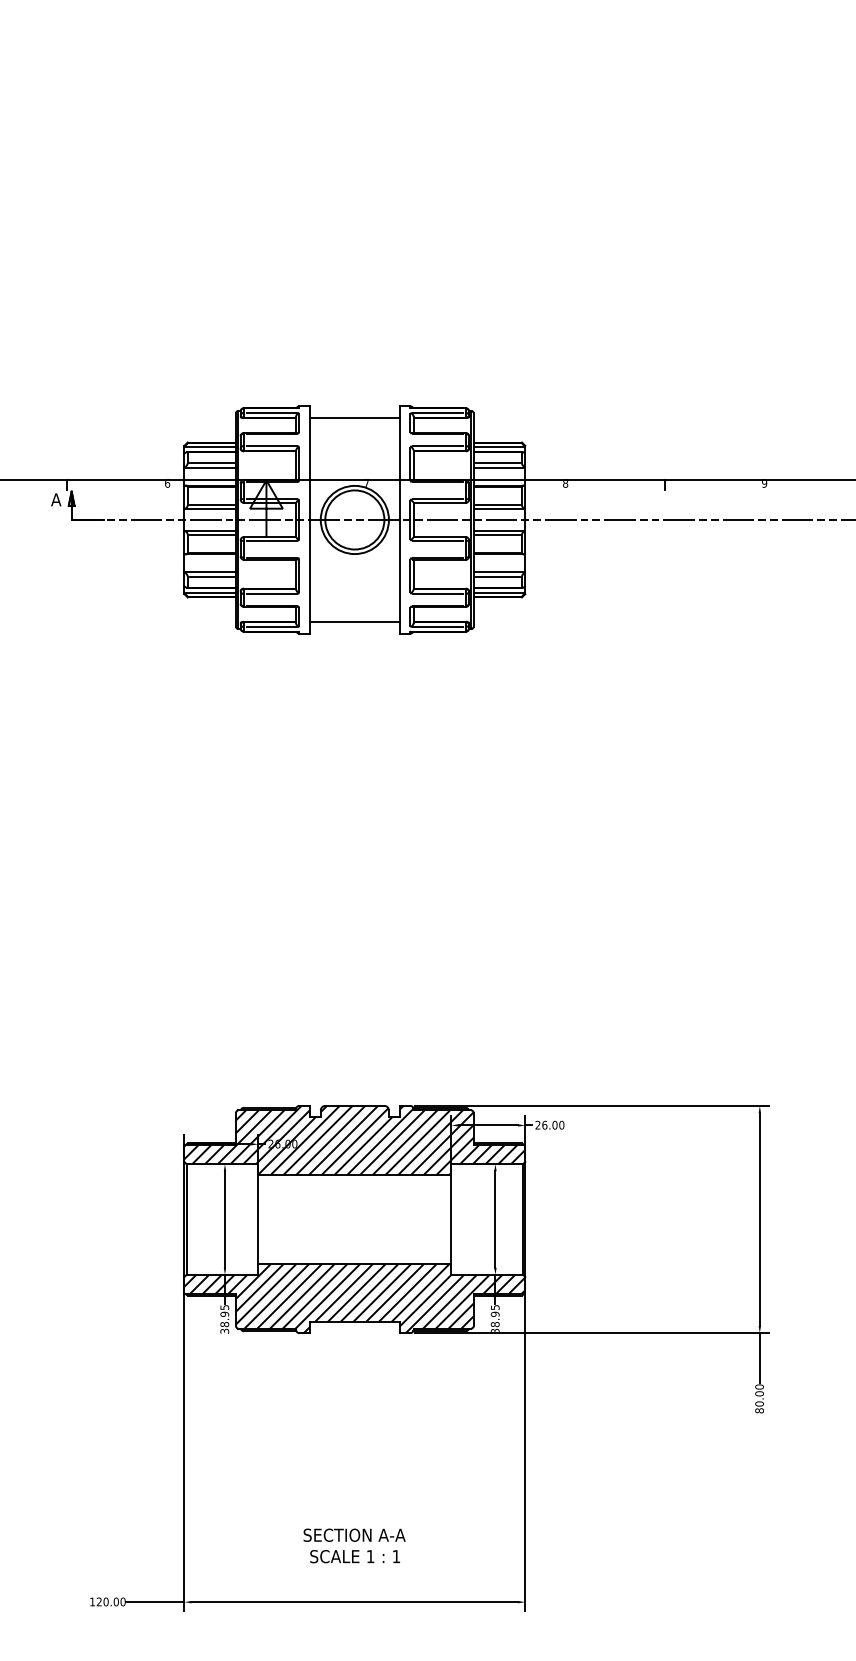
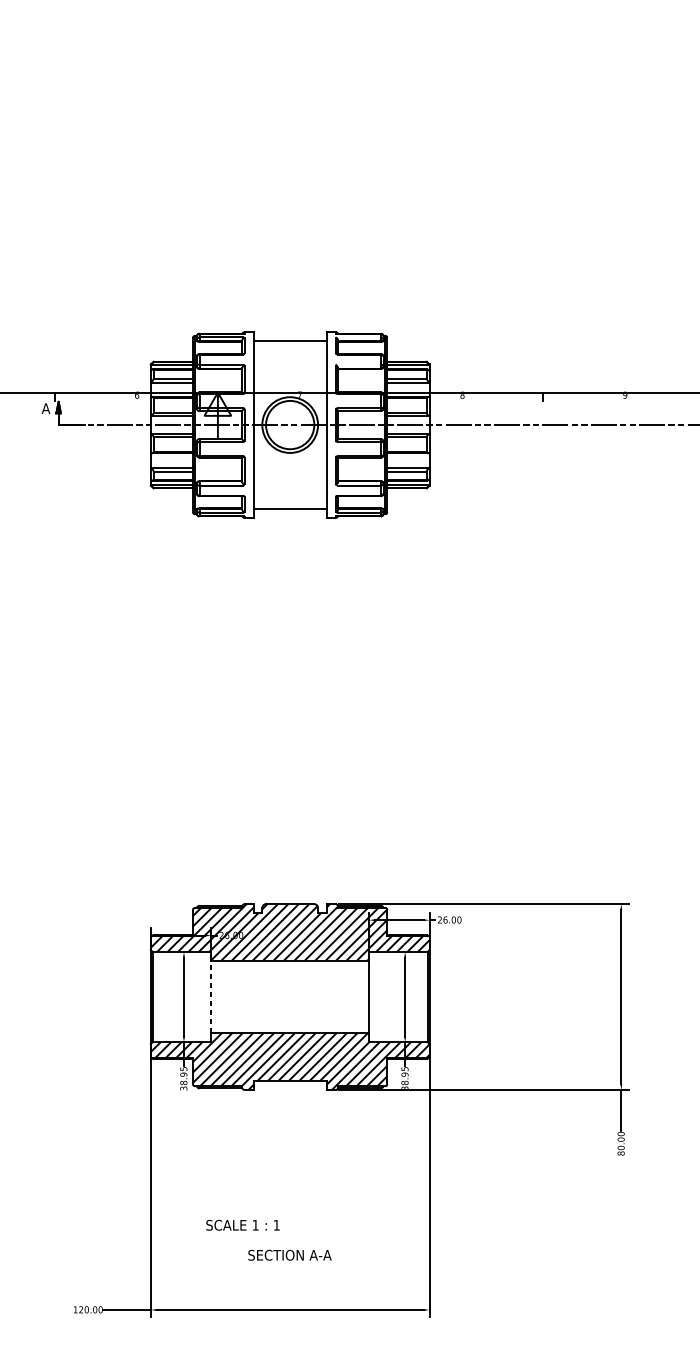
line: (437, 412) -> (357, 337), removed
line: (437, 445) -> (357, 364), removed
line: (258, 1219) -> (211, 997), solid -> dashed
text: (354, 1556) -> (242, 1225), moved

